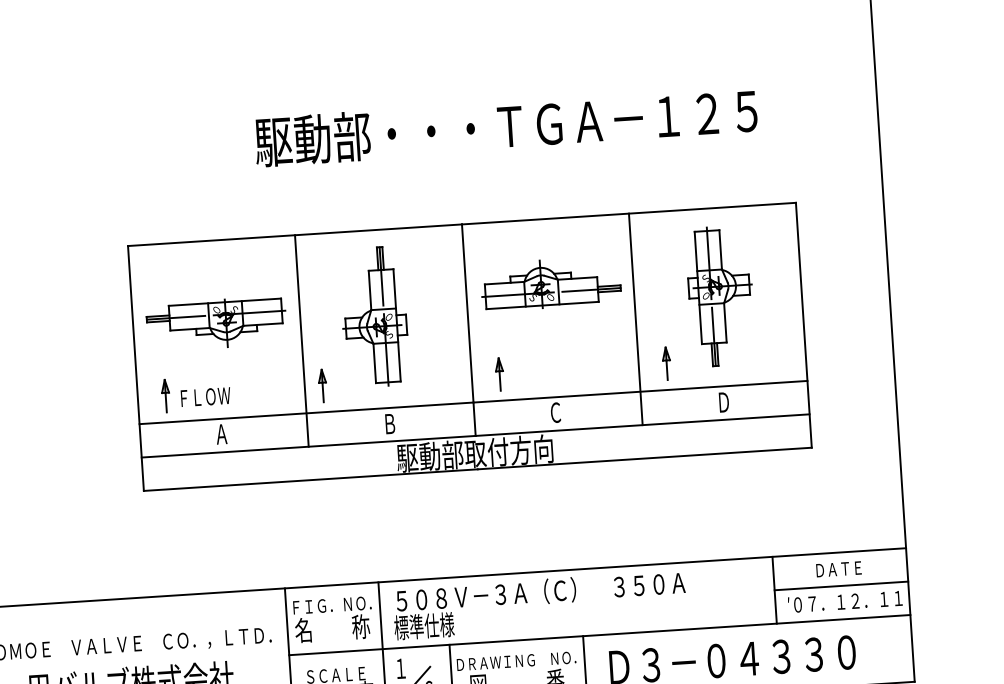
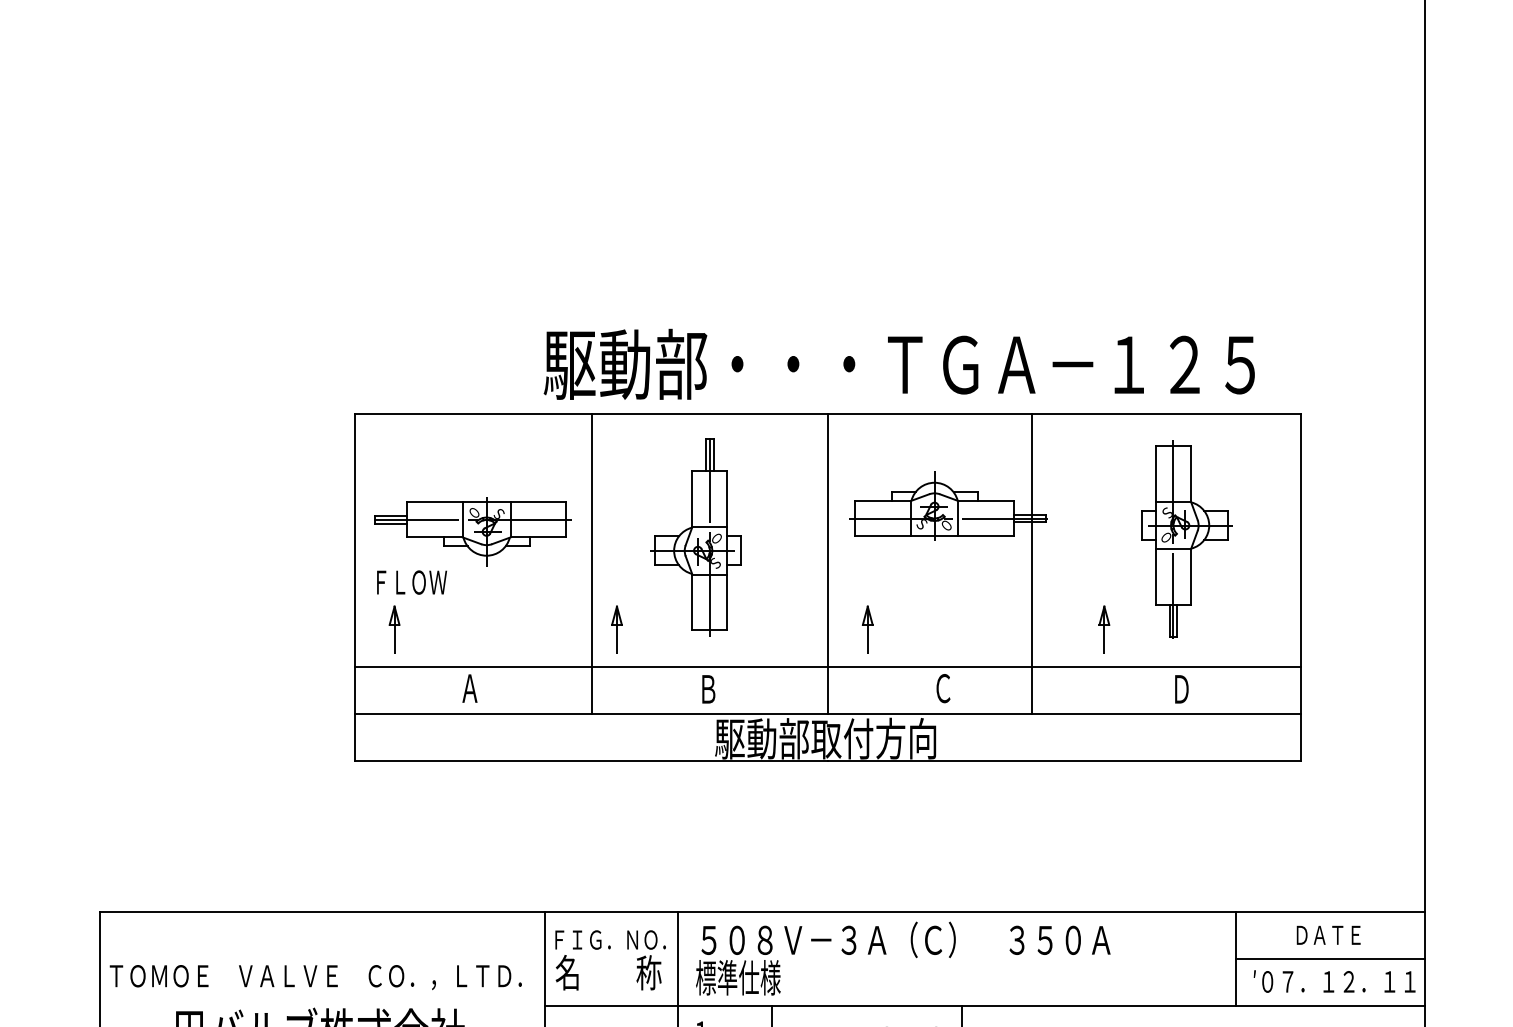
text: (505, 126) -> (898, 363), moved
line: (635, 318) -> (1031, 563), moved
text: (205, 397) -> (411, 582), moved

